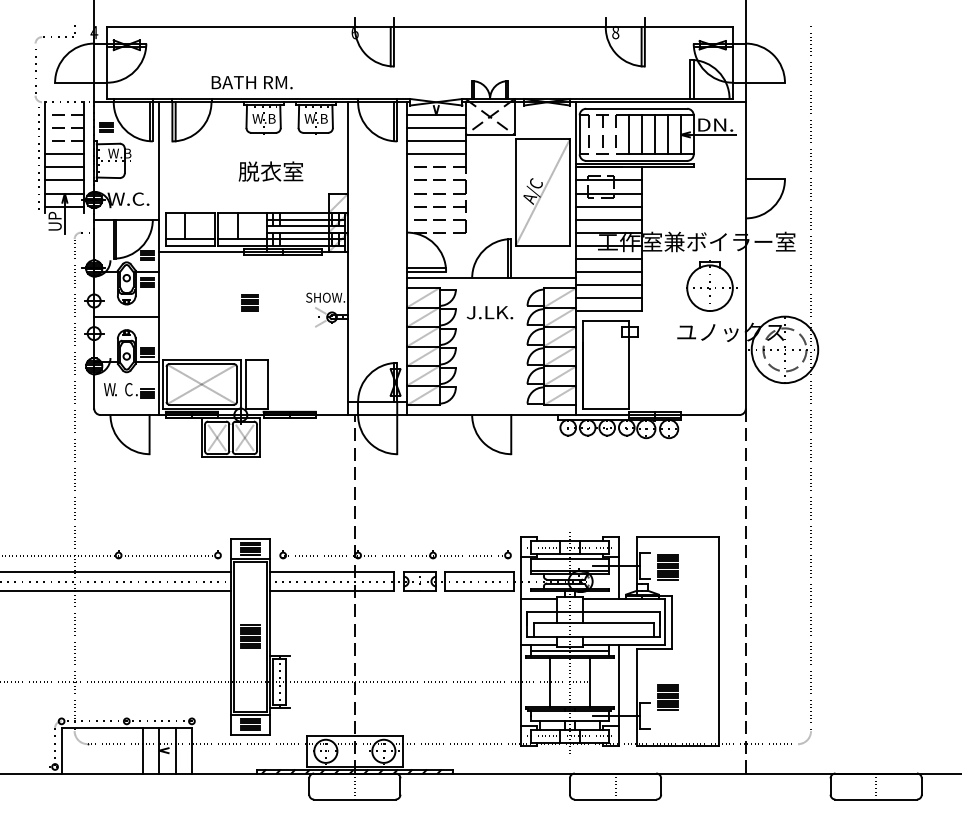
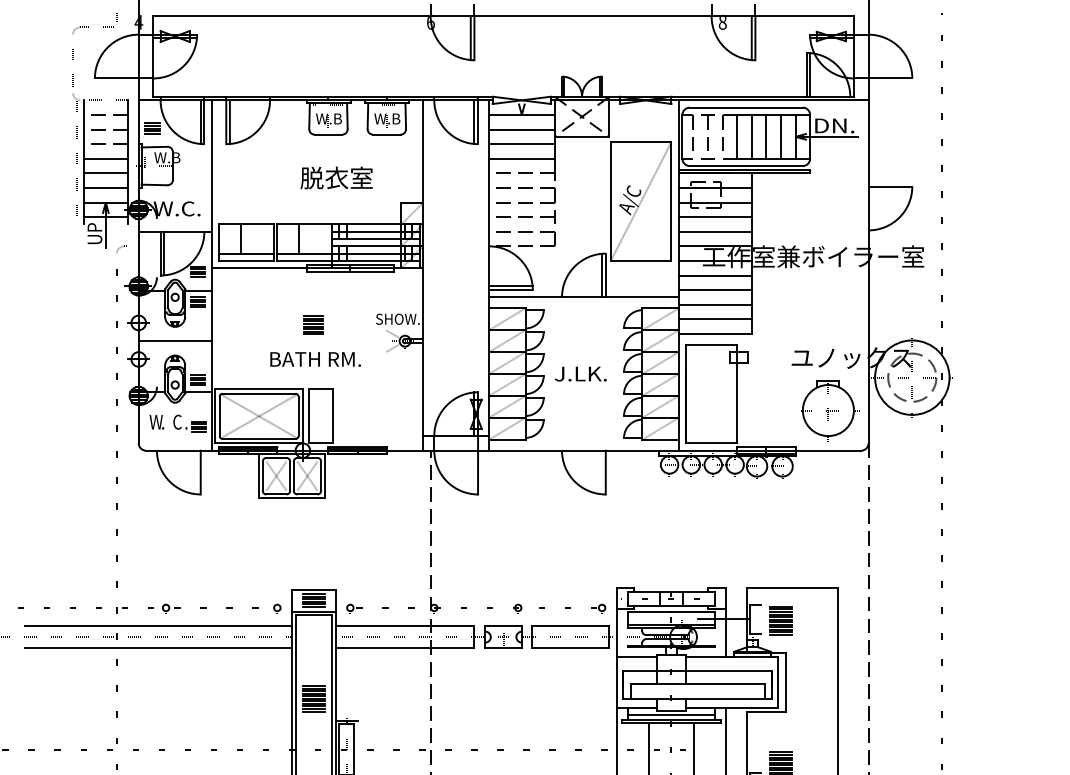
text: (251, 82) -> (314, 359), moved
part: (711, 285) -> (830, 407), moved
text: (489, 312) -> (580, 373), moved

